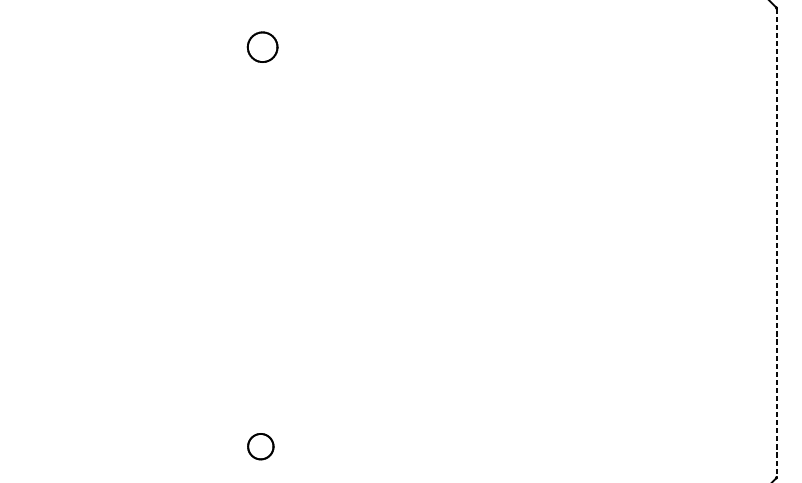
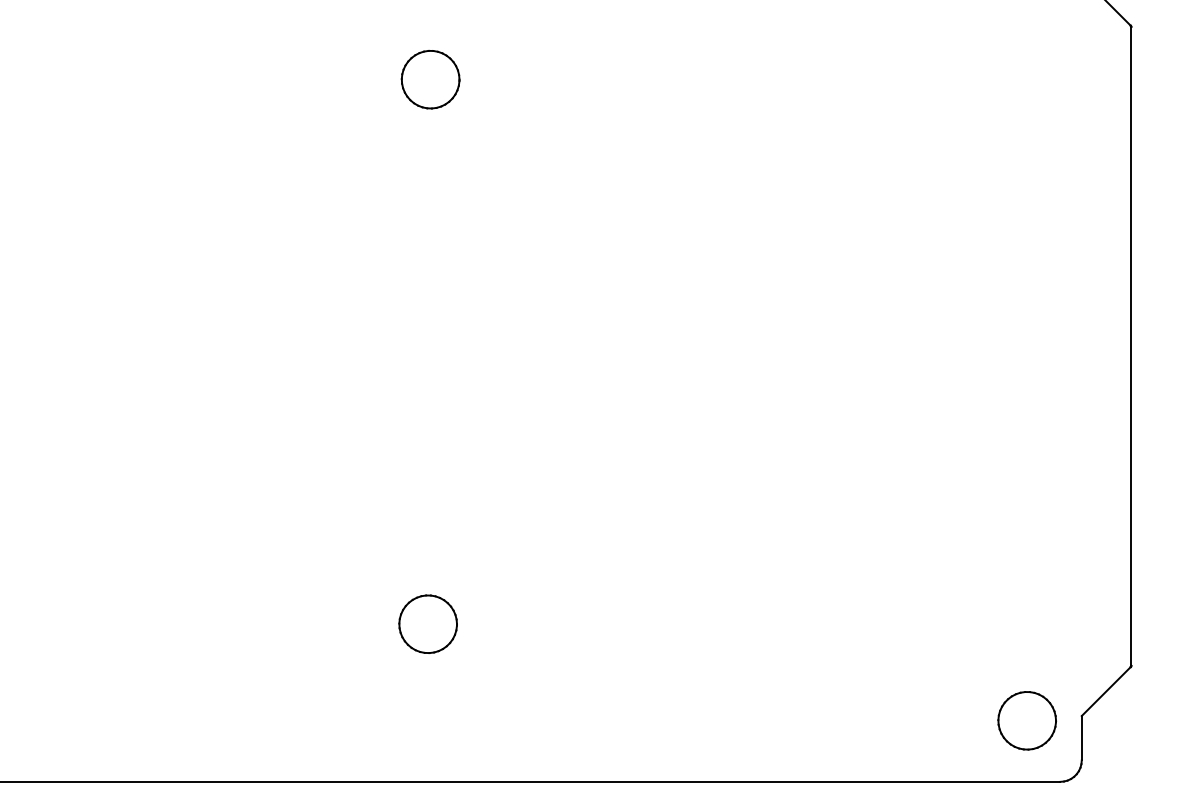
part: (262, 47) -> (430, 79), size x1.43
line: (776, 242) -> (1131, 346), dashed -> solid
part: (260, 446) -> (427, 623), size x1.67

